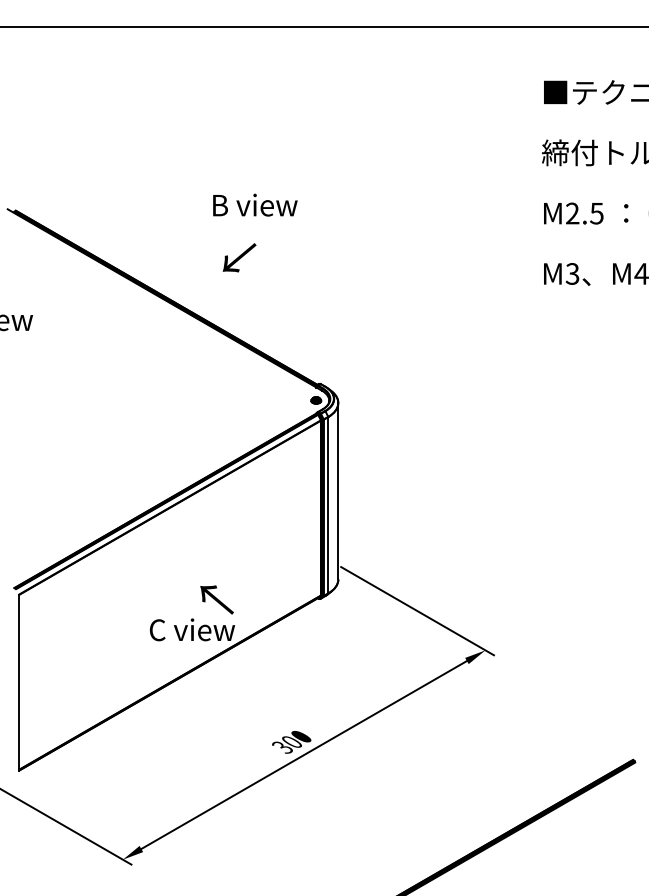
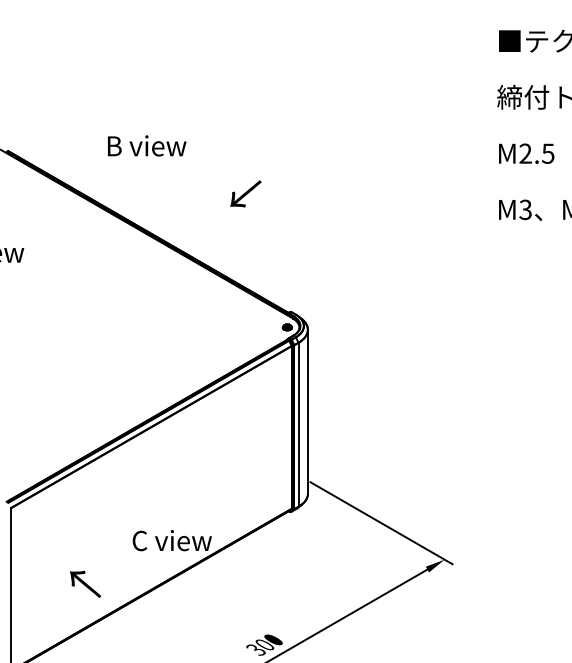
text: (255, 204) -> (147, 145), moved
text: (239, 257) -> (245, 193), moved
text: (216, 599) -> (85, 583), moved

